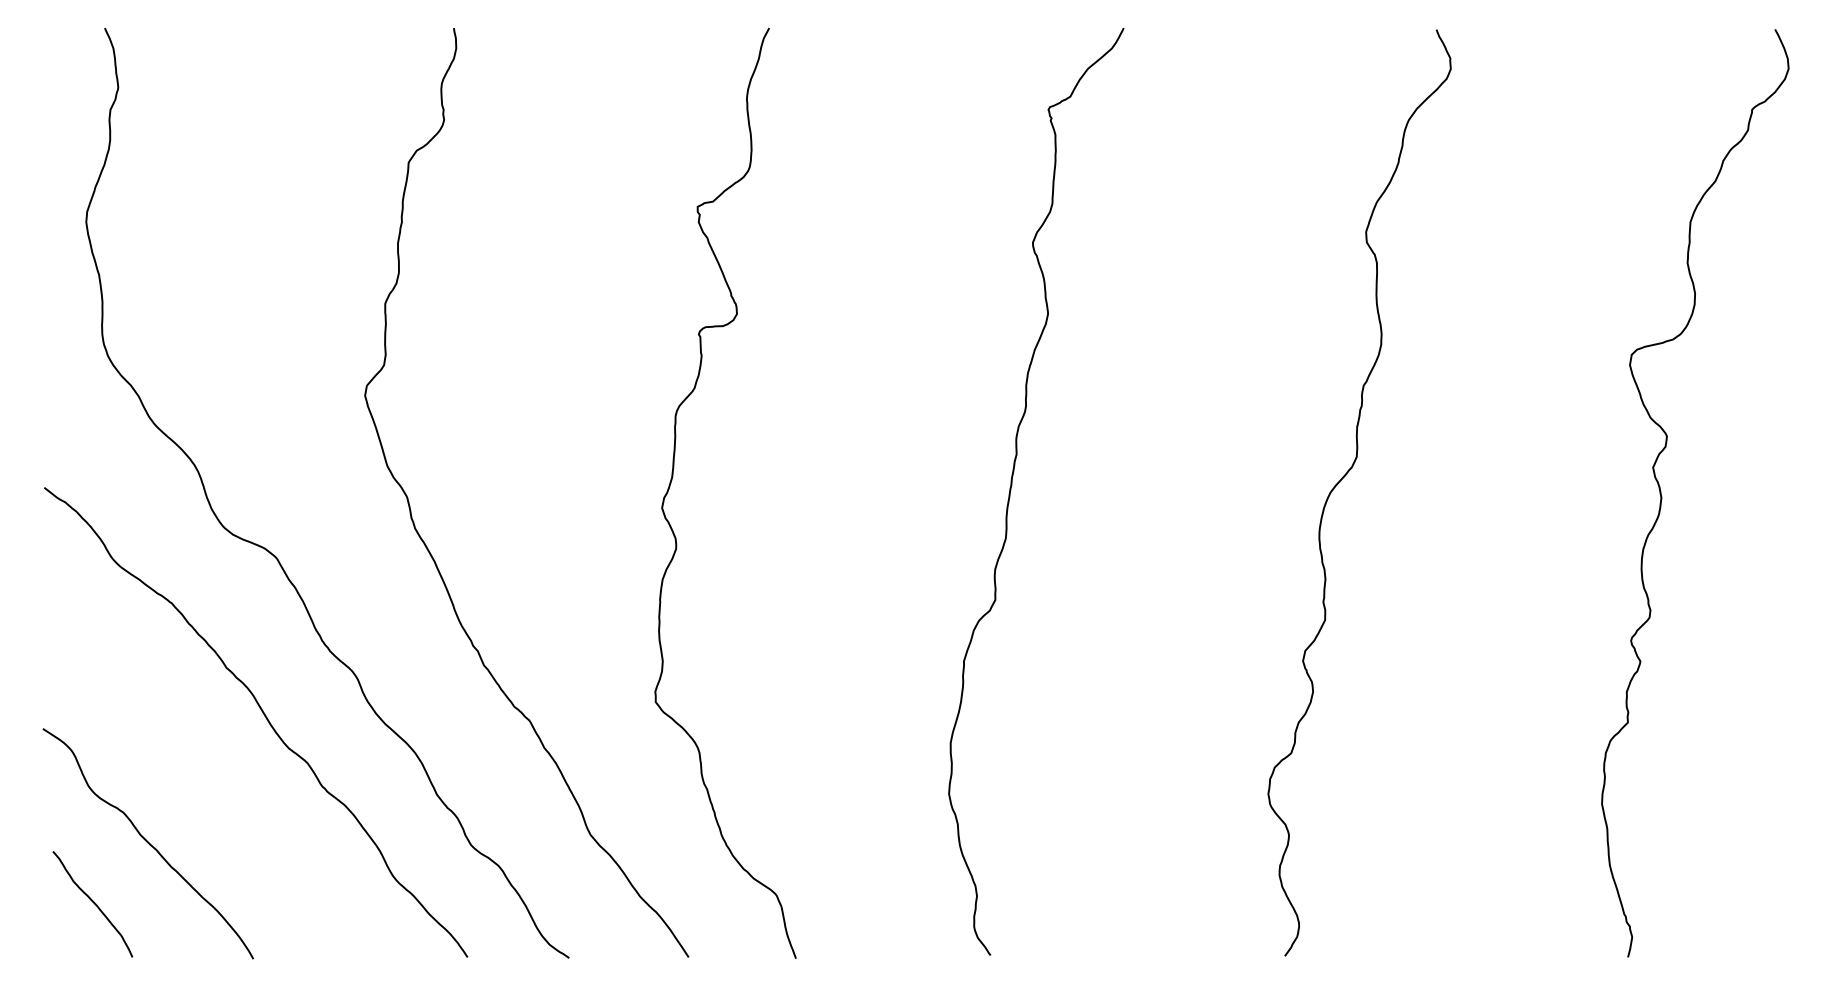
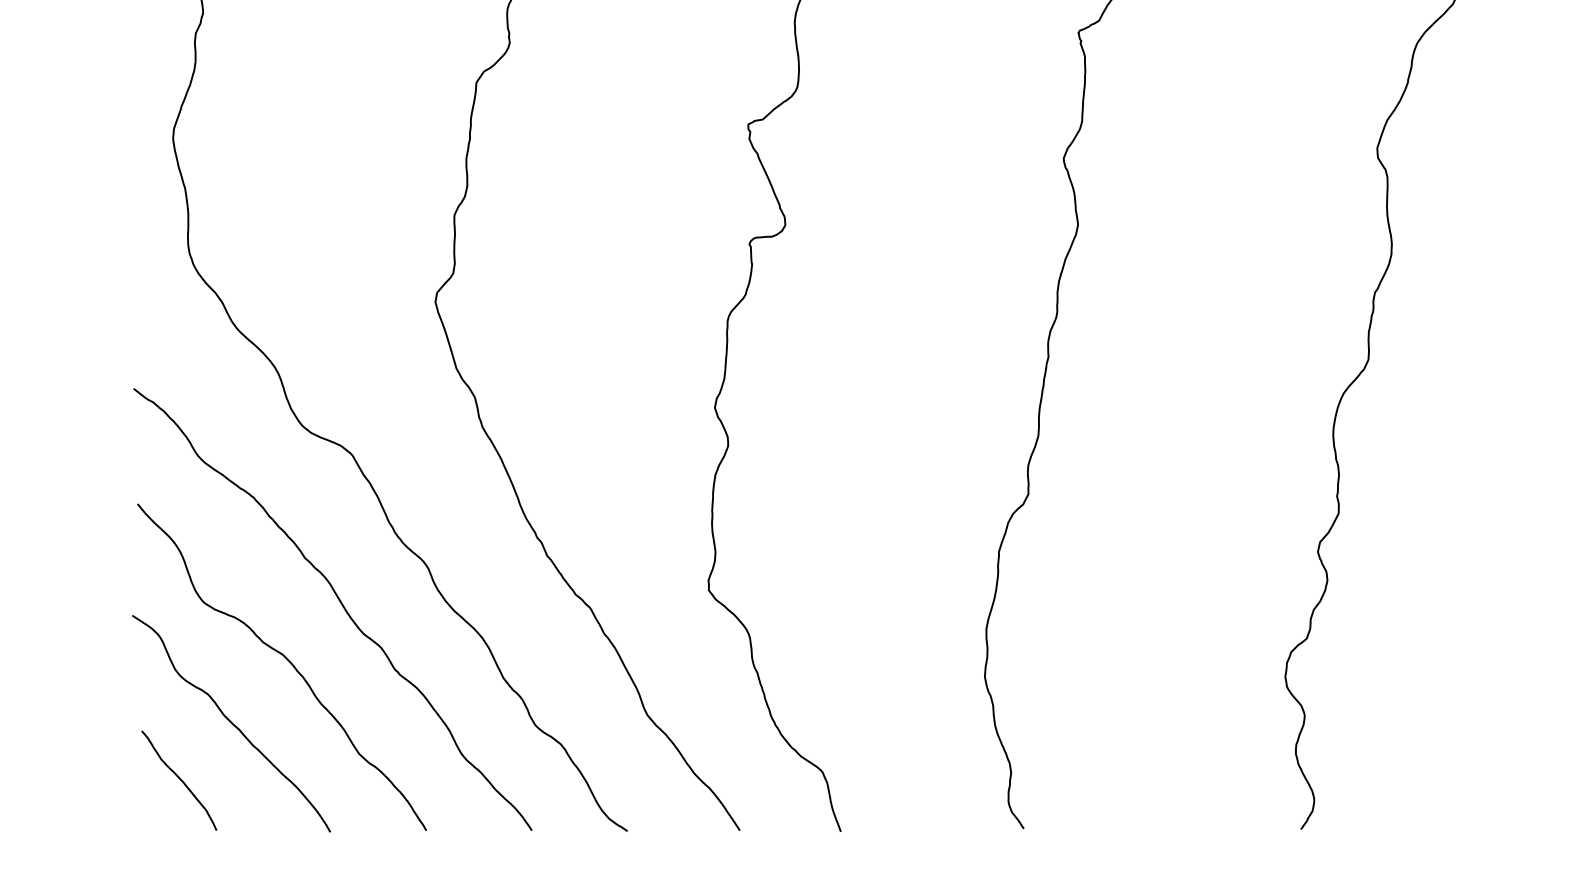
curve: (207, 776) -> (287, 660), added

